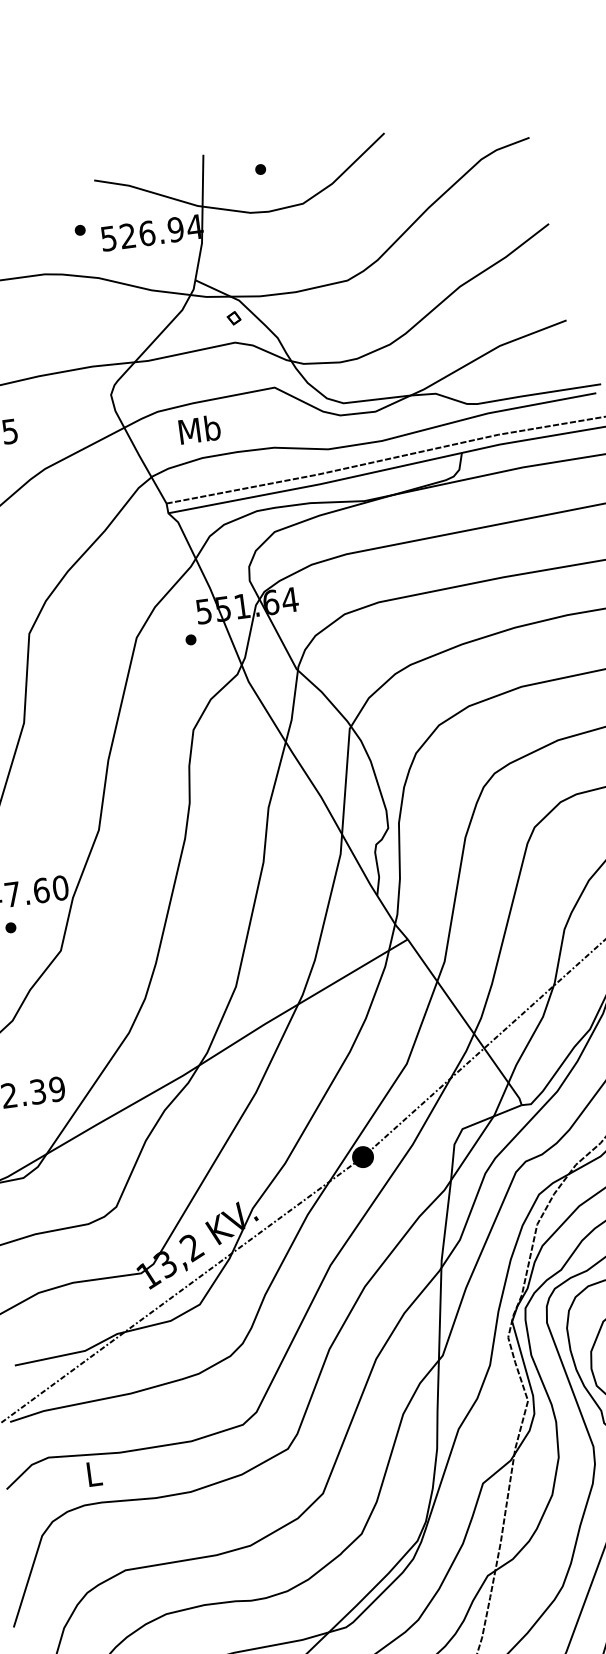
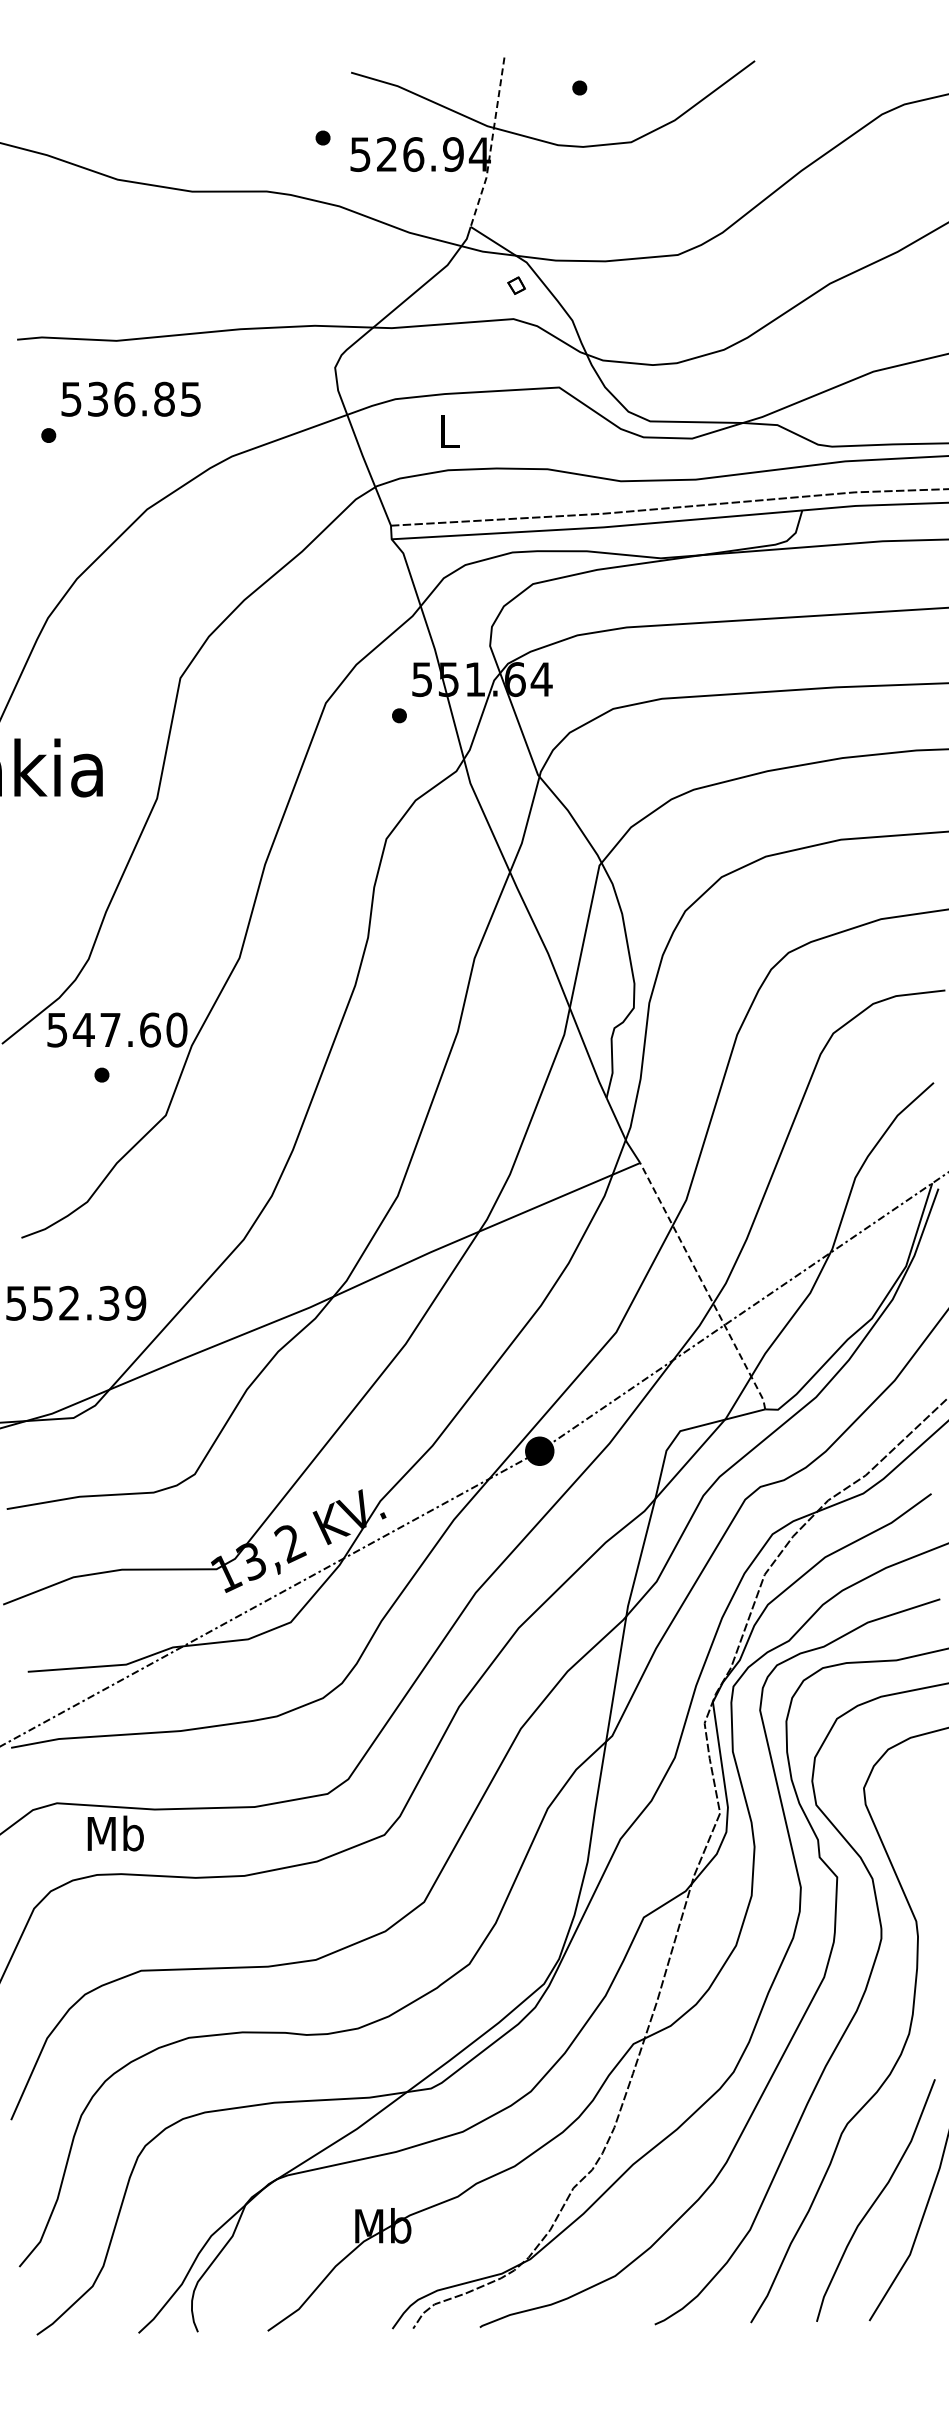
line: (202, 218) -> (491, 144), solid -> dashed
text: (199, 429) -> (449, 431), Mb -> L
line: (466, 1022) -> (704, 1286), solid -> dashed
text: (93, 1473) -> (115, 1833), L -> Mb

